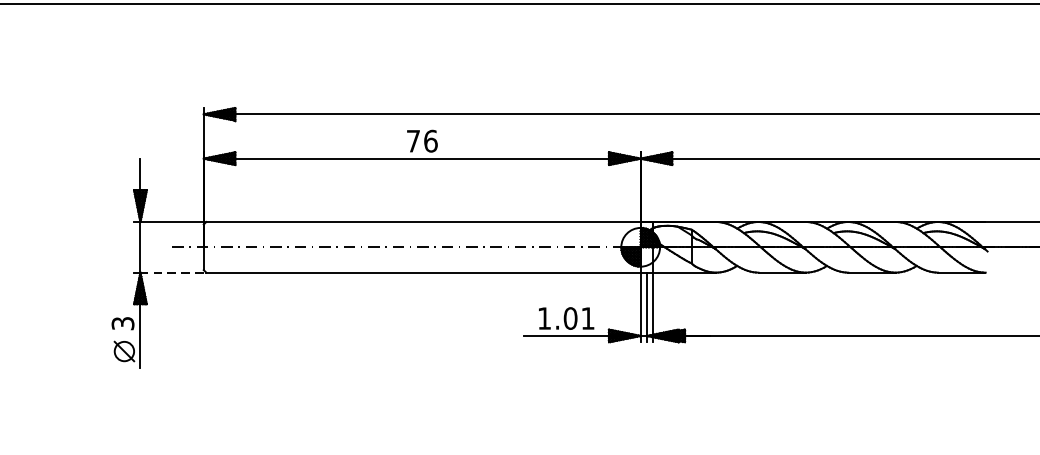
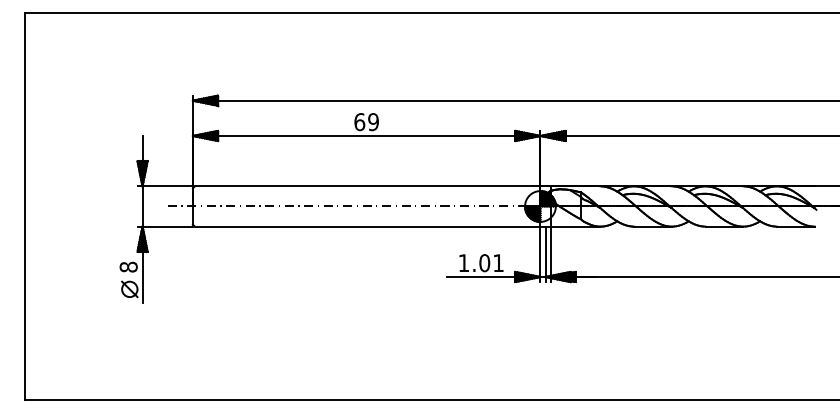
text: (421, 141) -> (366, 122), 76 -> 69
line: (171, 272) -> (167, 226), dashed -> solid
text: (122, 322) -> (128, 266), 3 -> 8

